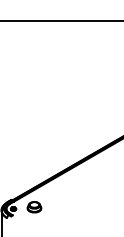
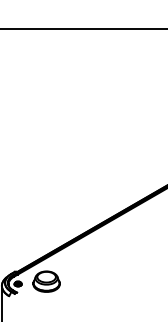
part: (34, 207) -> (46, 281), size x1.43

